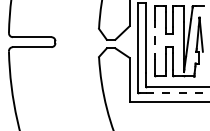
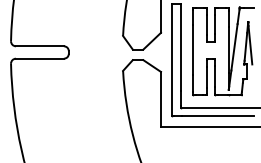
line: (155, 40) -> (193, 50), dashed -> solid
line: (175, 93) -> (218, 116), dashed -> solid

